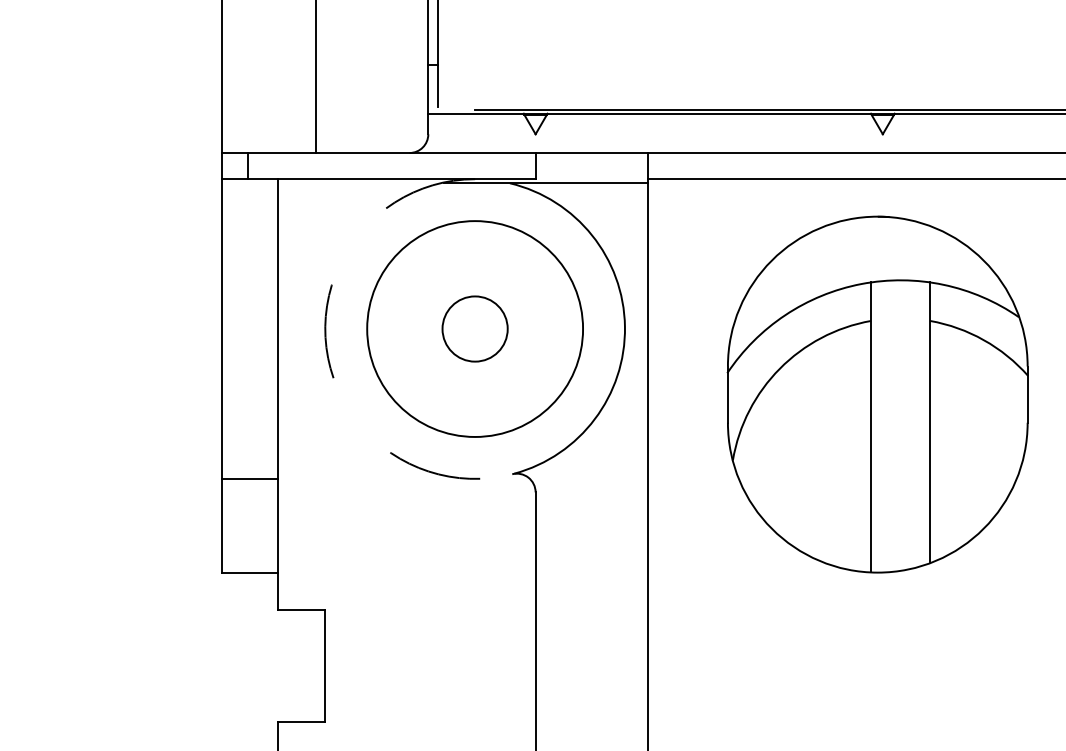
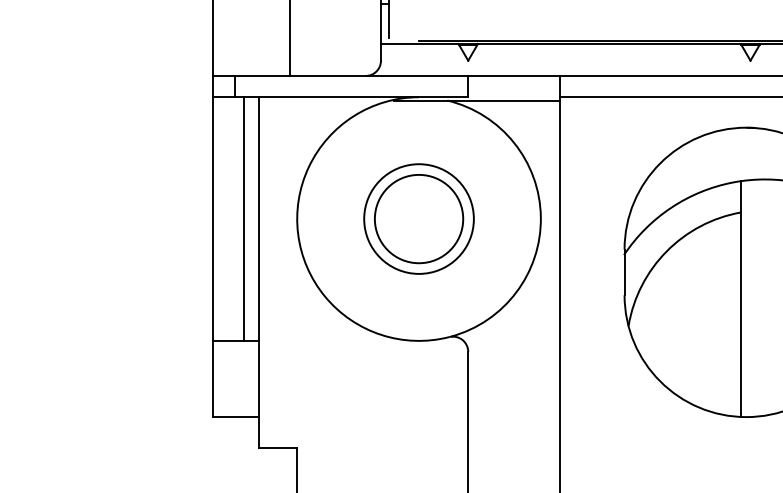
line: (259, 328) -> (243, 218), added
circle: (474, 328) -> (418, 218), size x0.62
circle: (474, 328) -> (418, 218), size x1.67
arc: (326, 347) -> (298, 234), dashed -> solid

